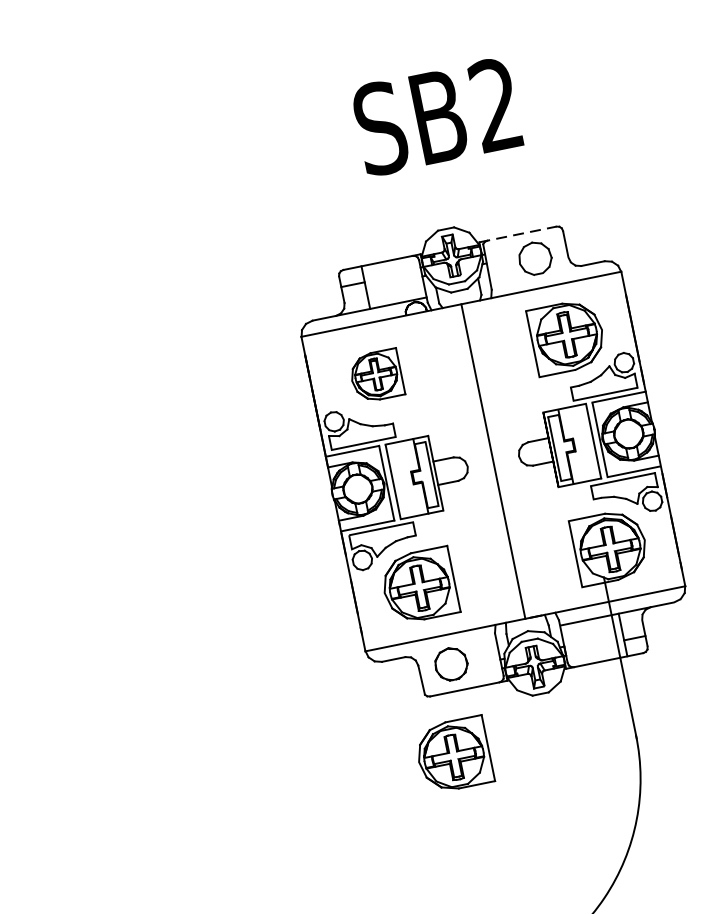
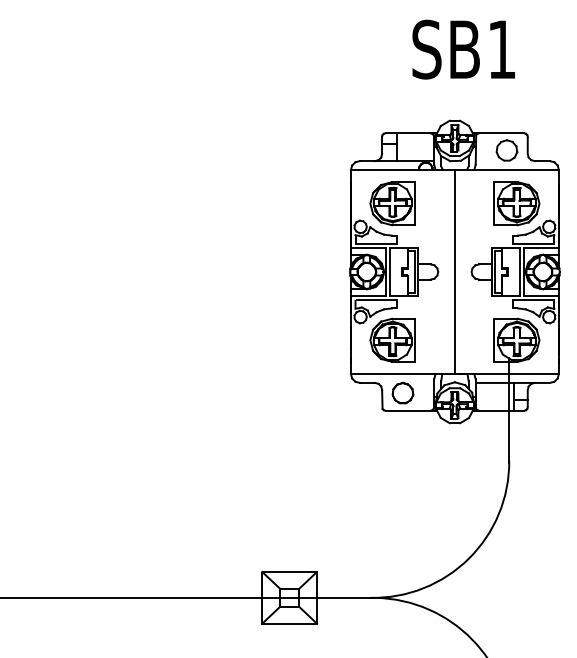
text: (495, 103) -> (501, 48), SB2 -> SB1
line: (518, 234) -> (499, 133), dashed -> solid
part: (375, 375) -> (392, 203), size x1.43
part: (452, 753) -> (392, 449), removed

